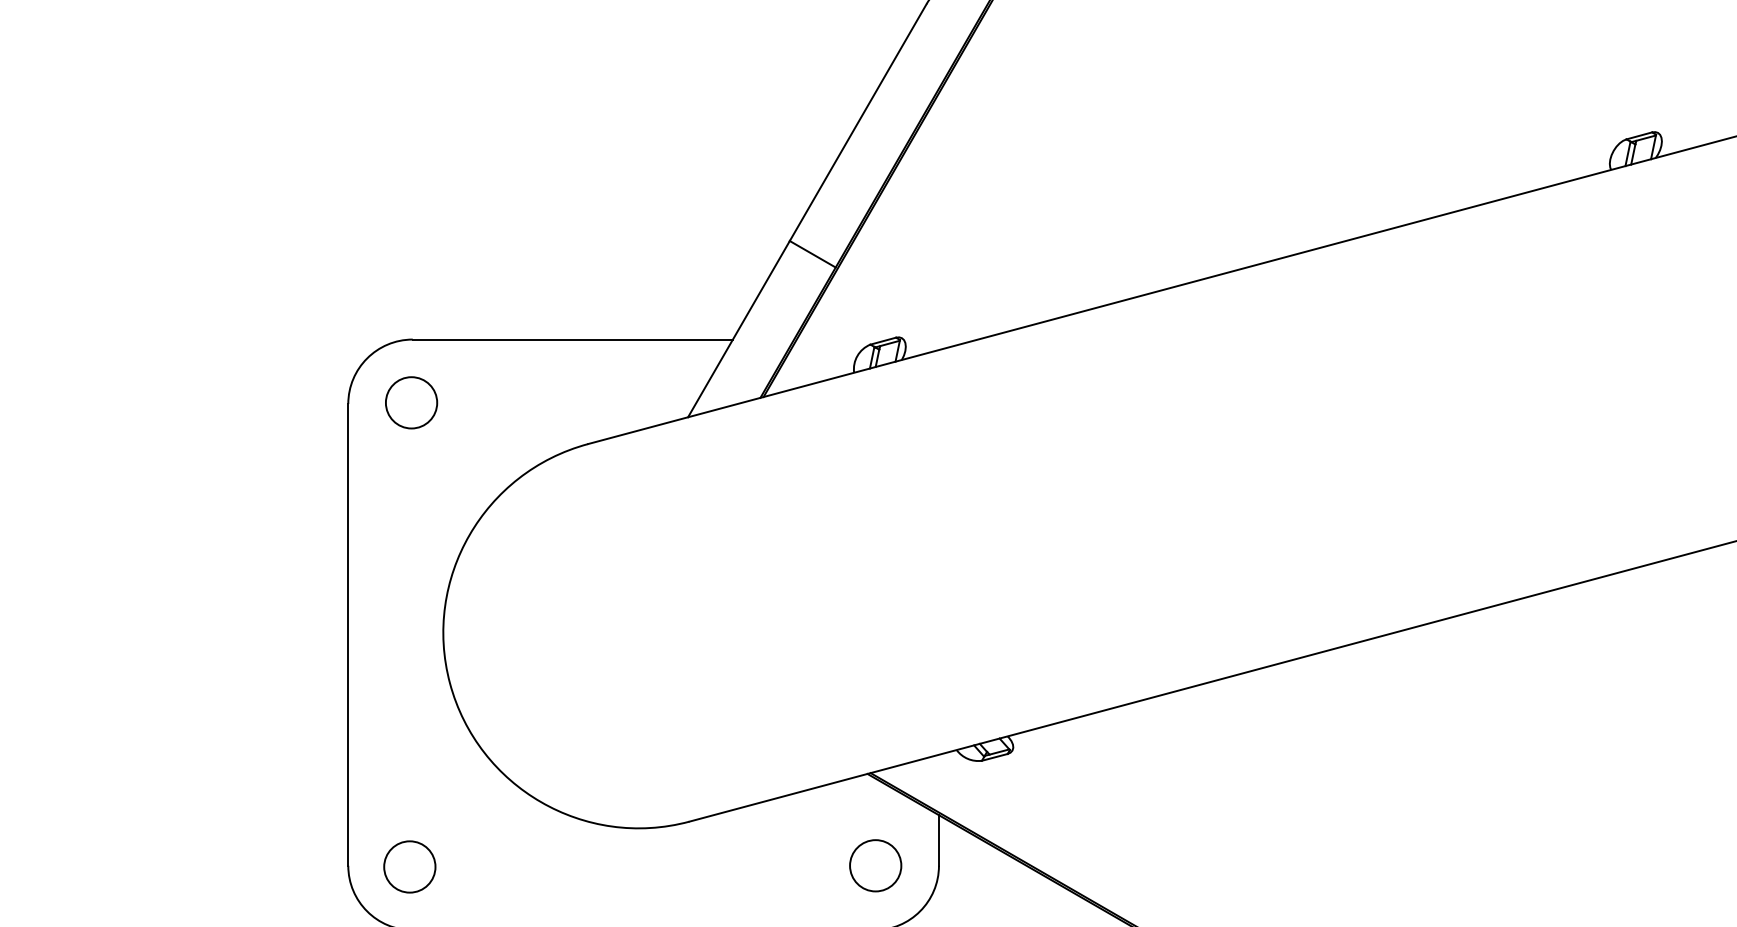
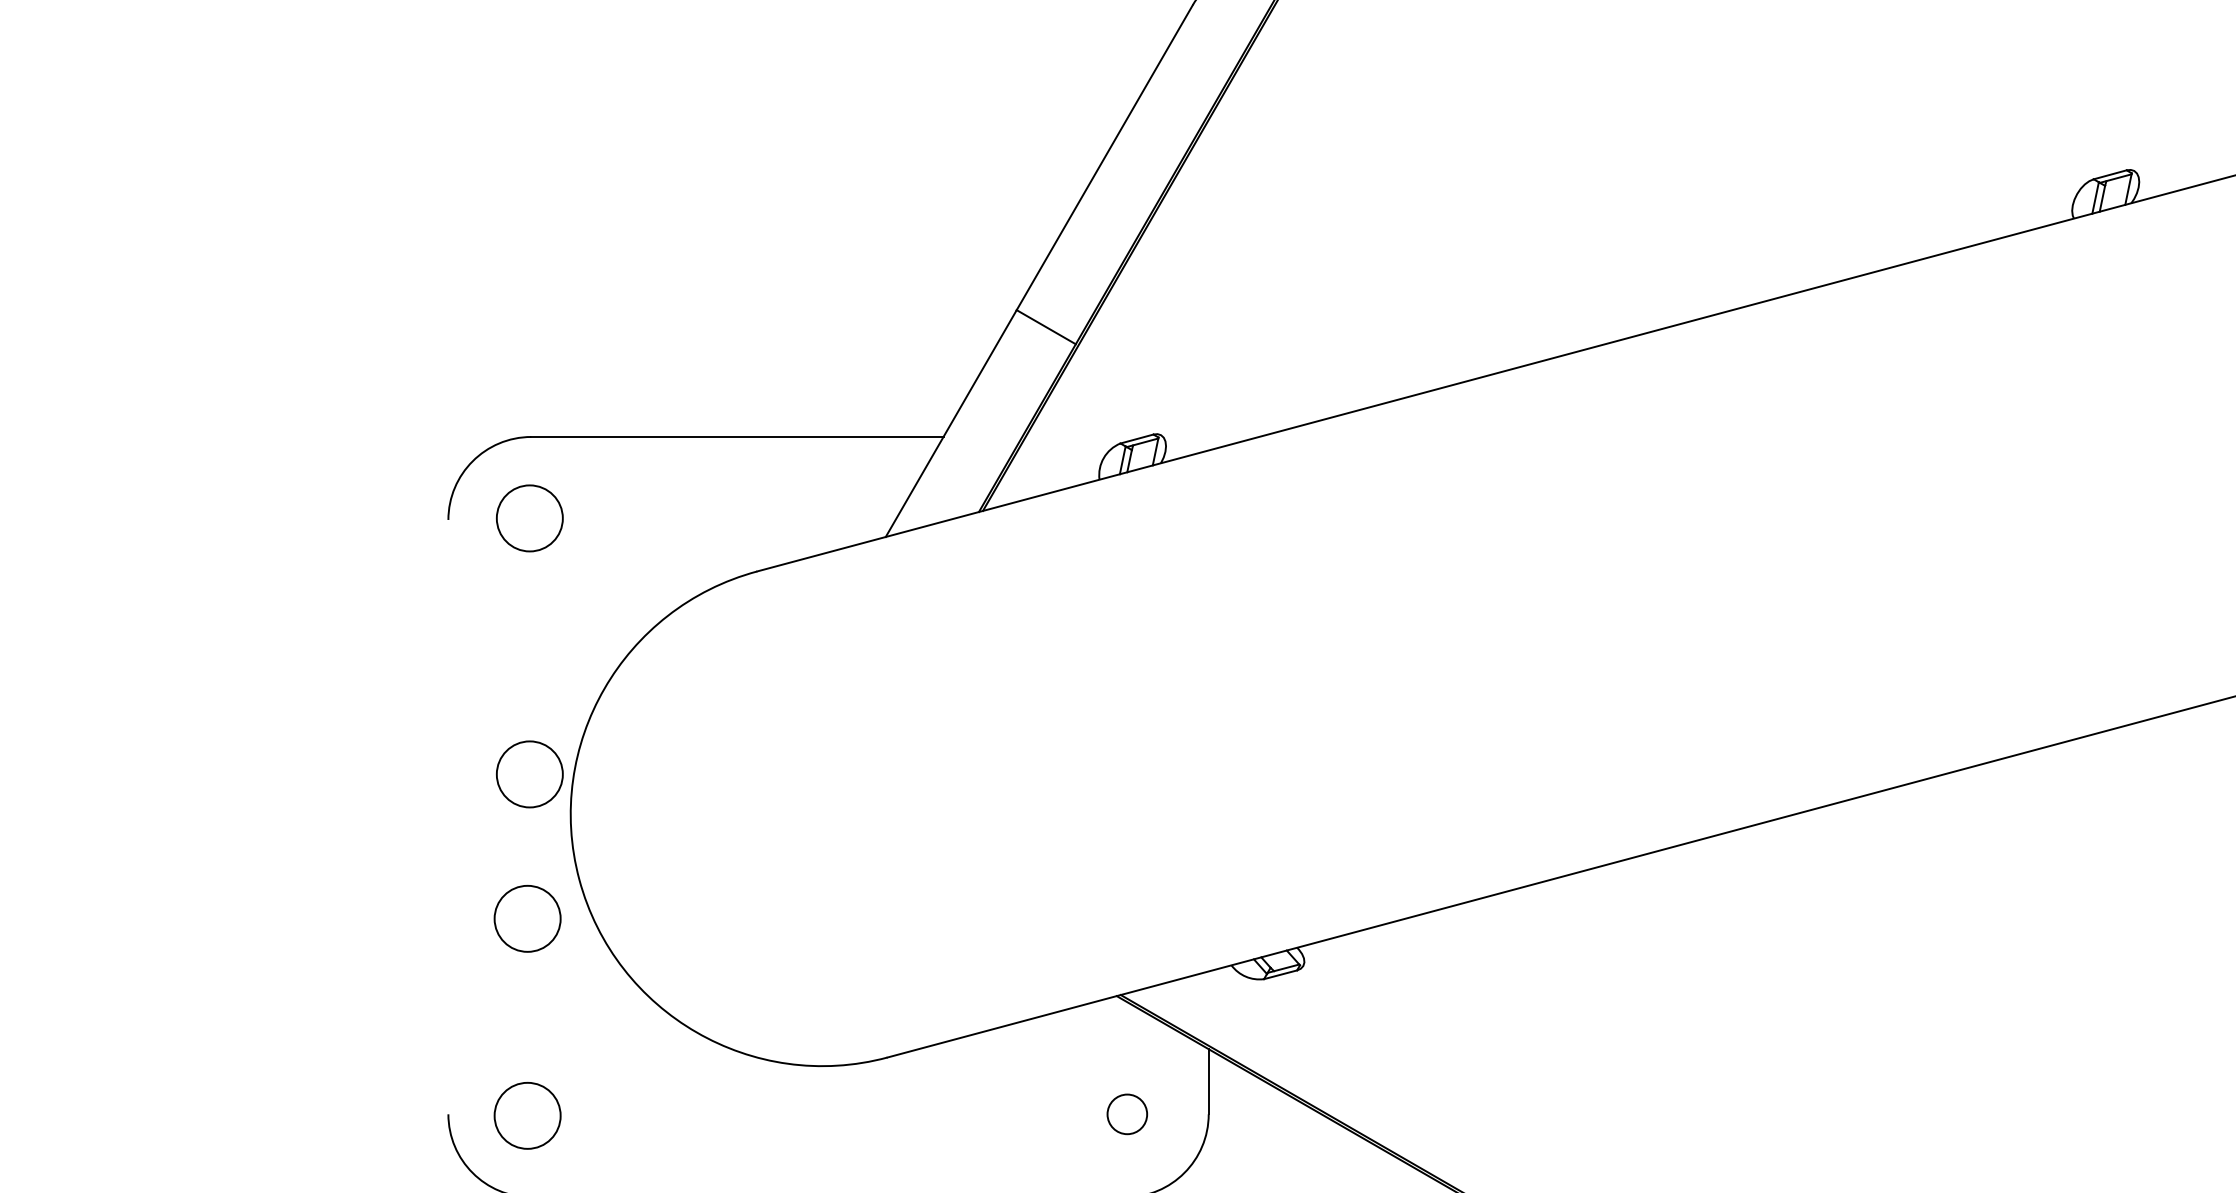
circle: (411, 601) -> (529, 774), added
line: (348, 634) -> (448, 816), removed
circle: (409, 713) -> (527, 918), added
circle: (875, 865) -> (1127, 1114), size x0.6

